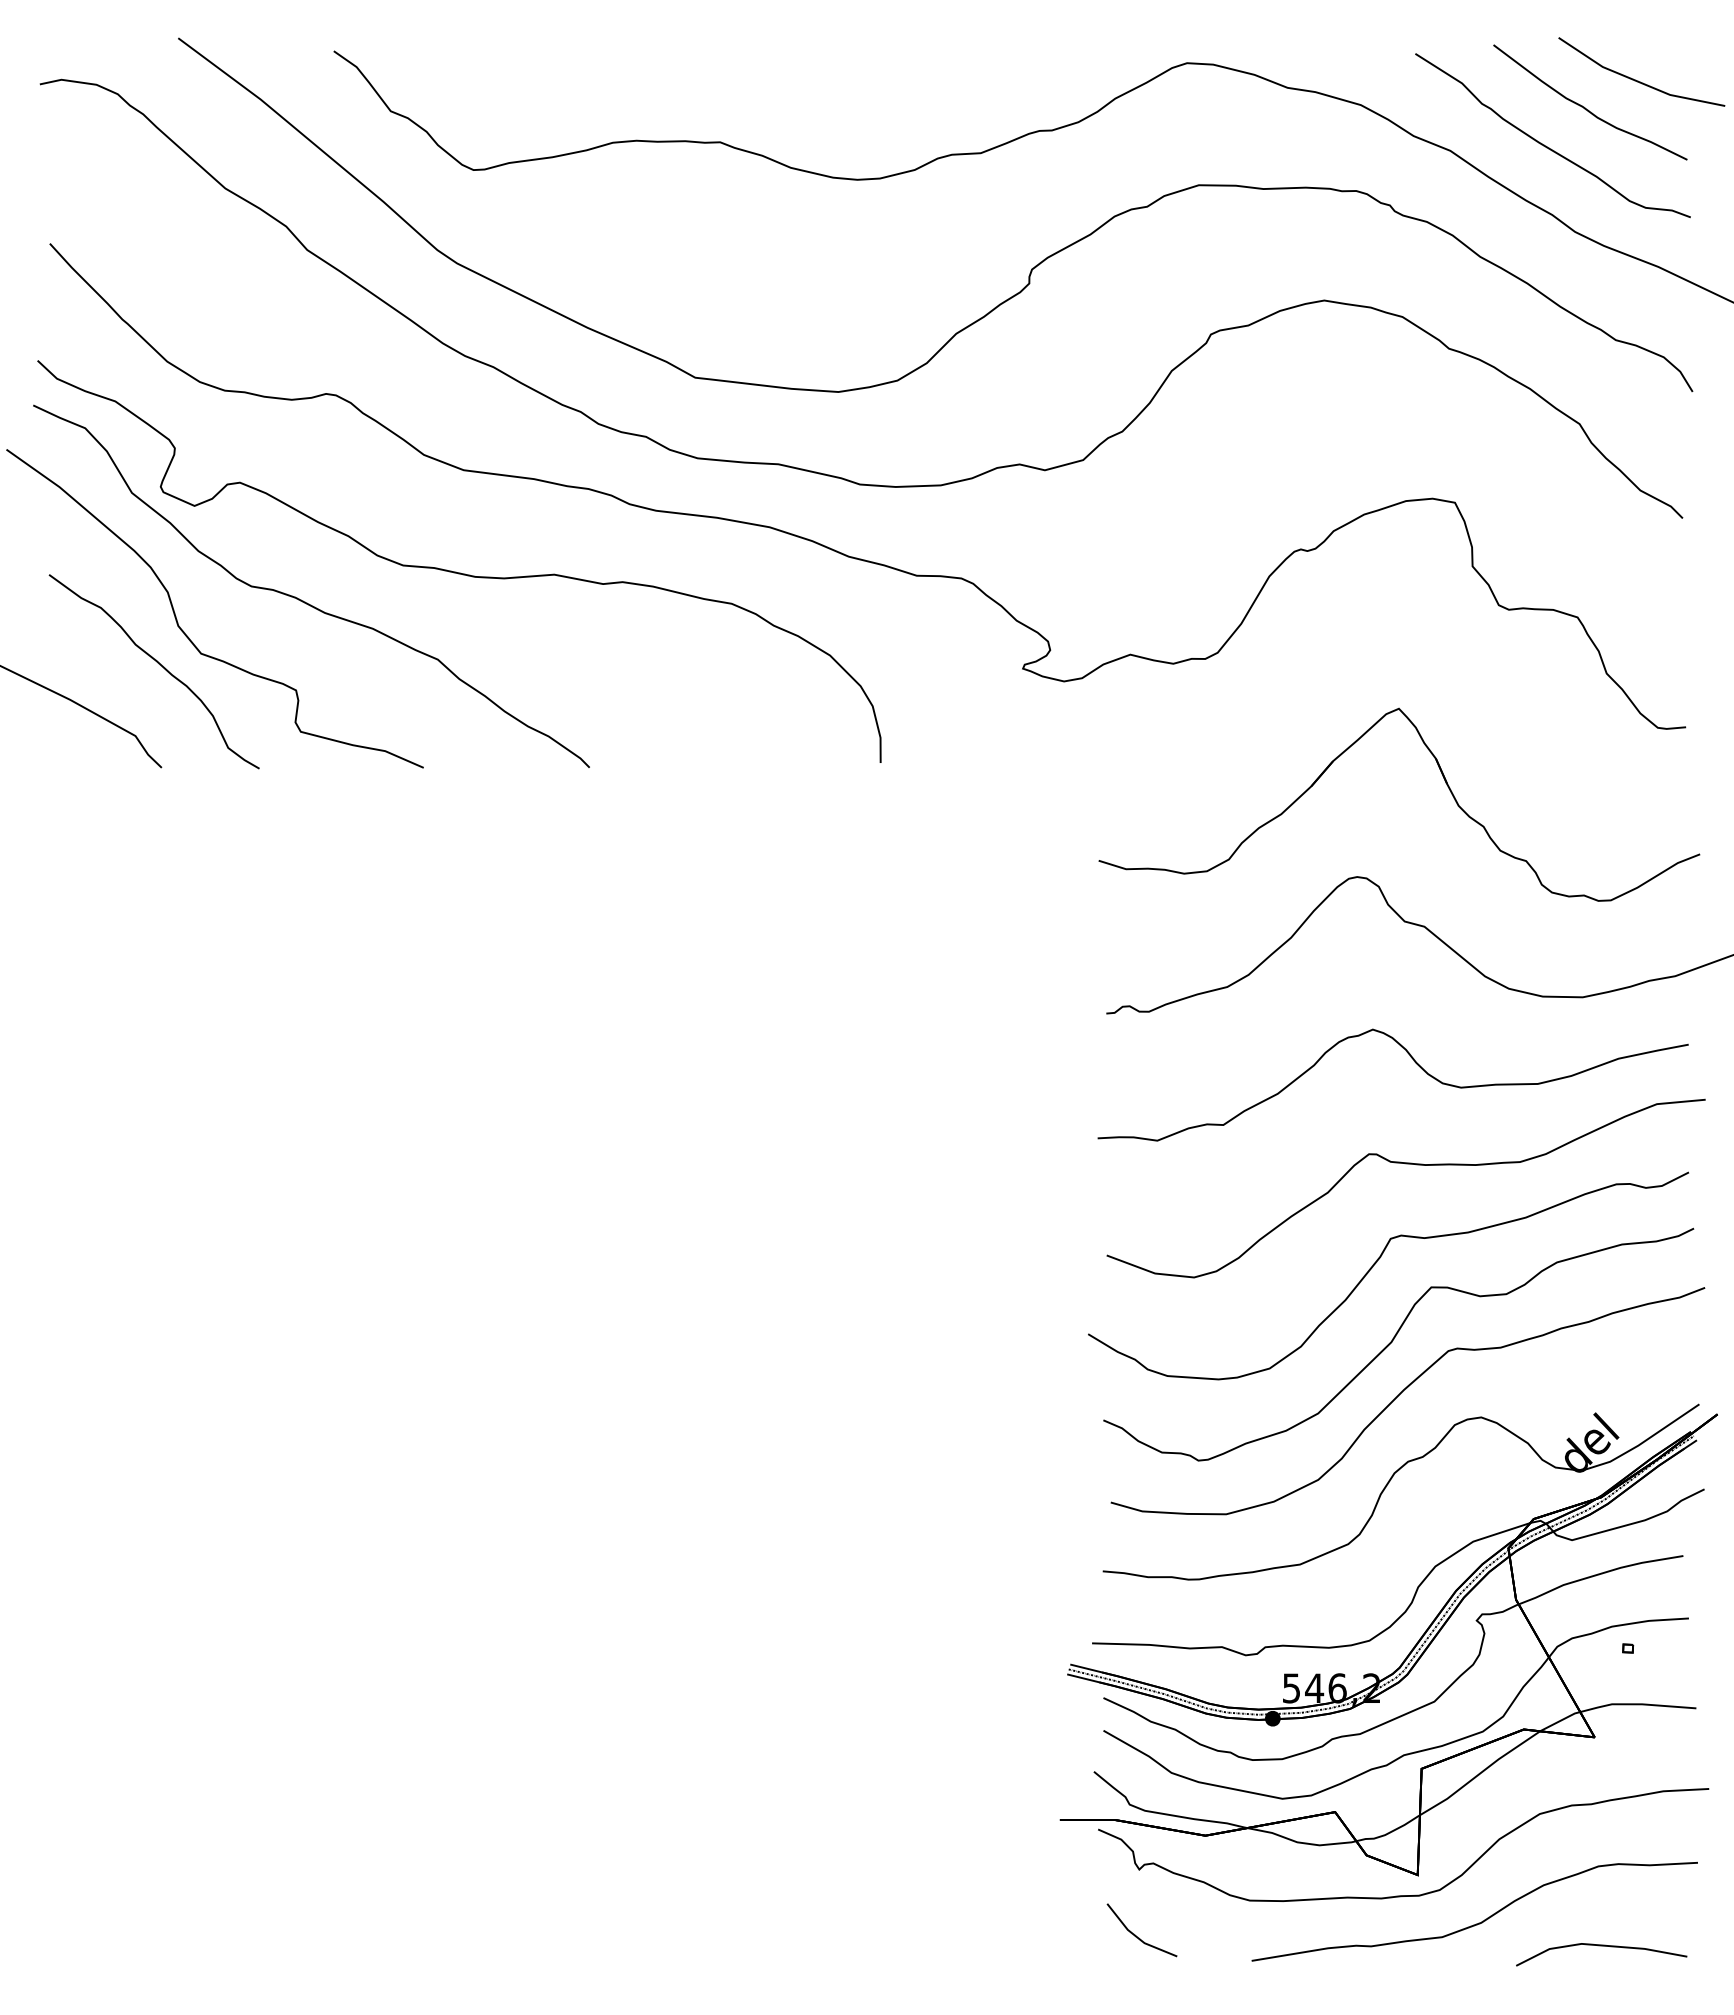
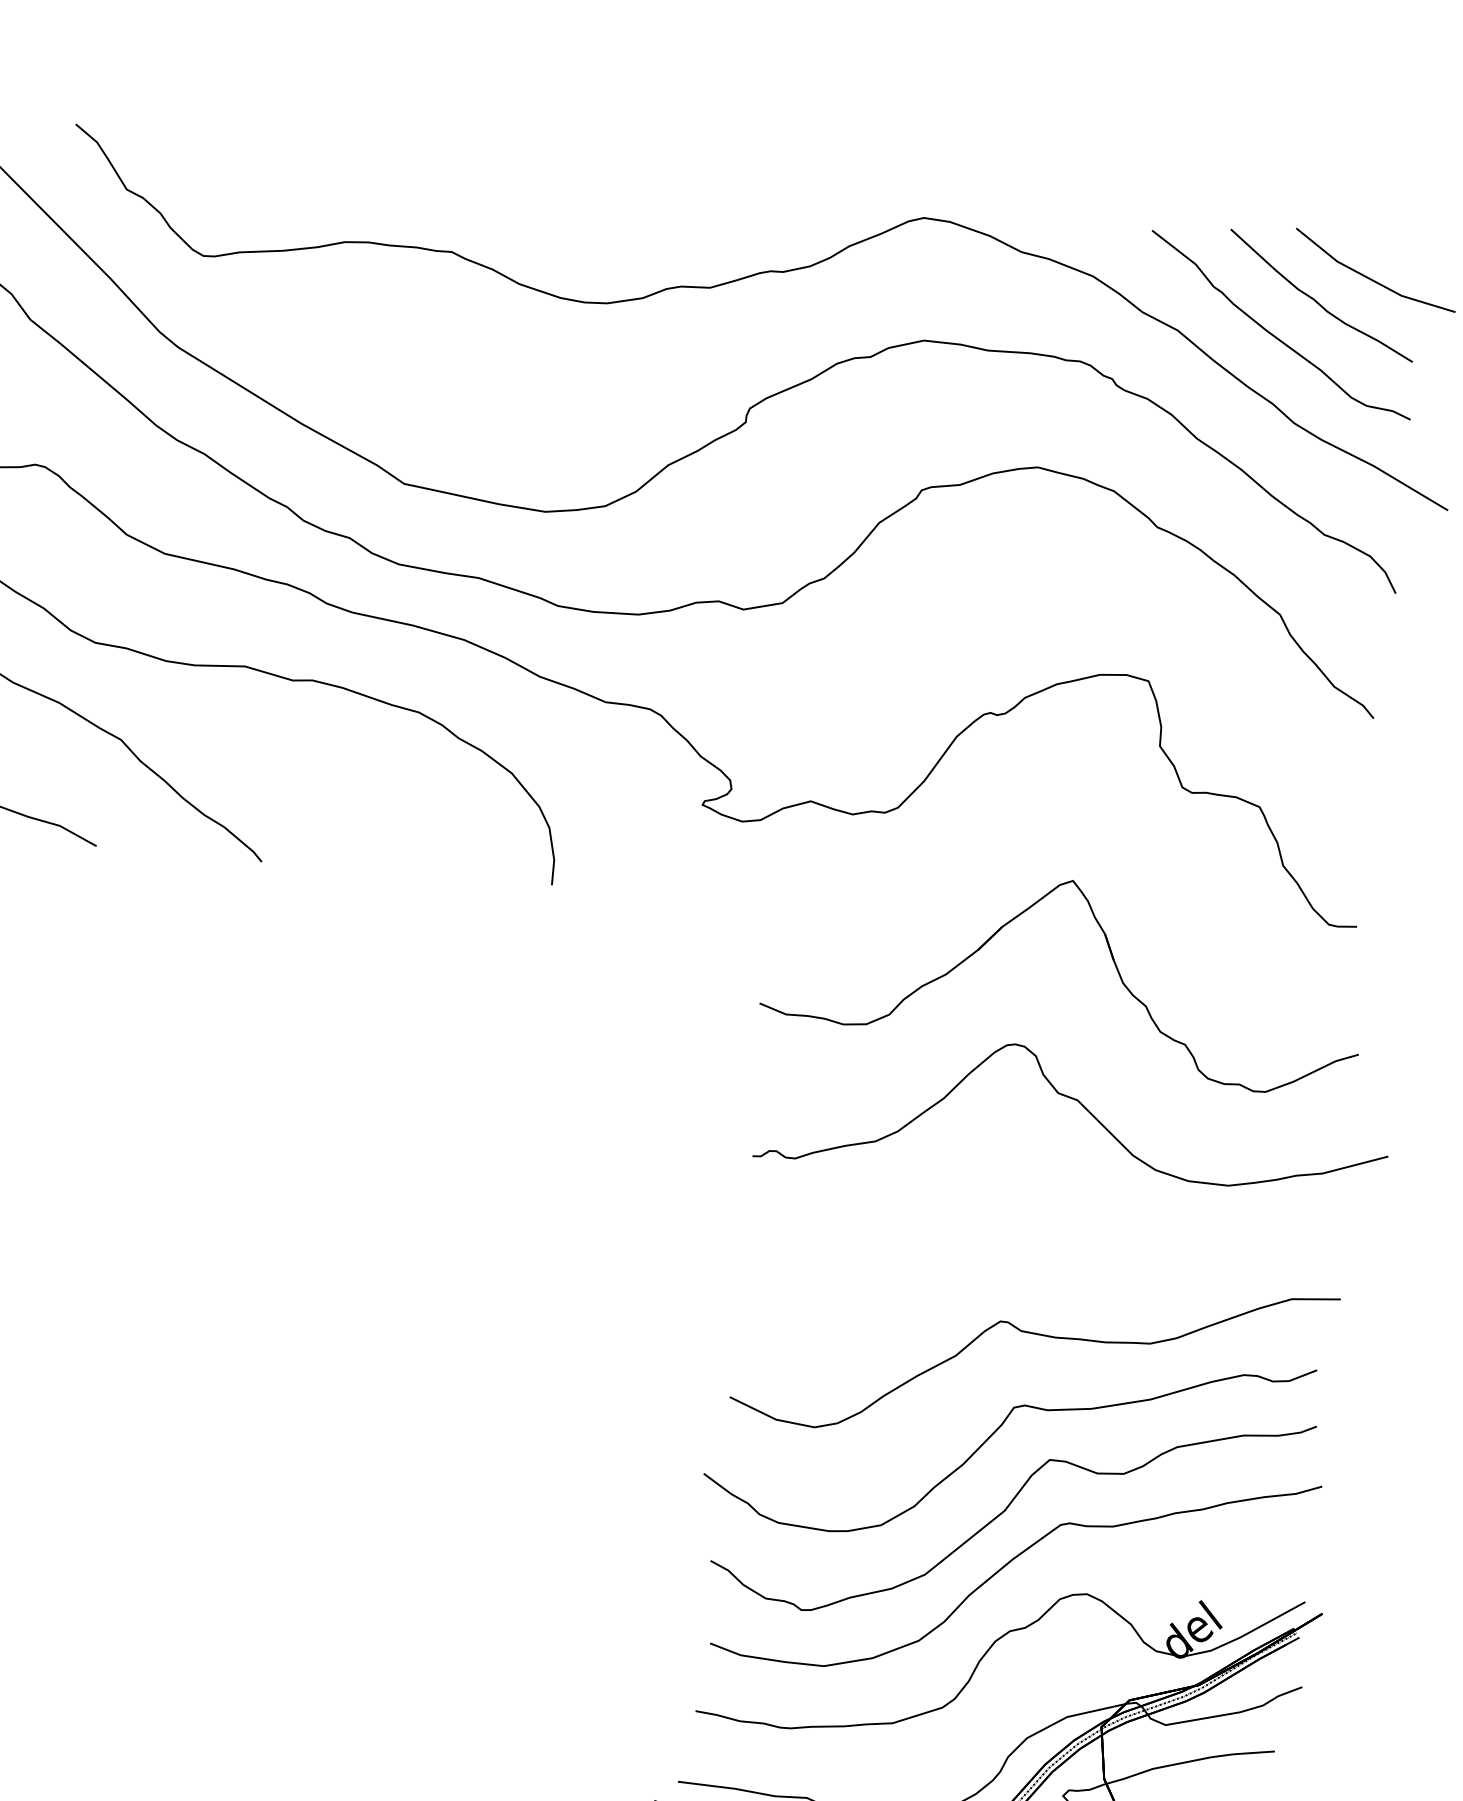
curve: (1414, 1062) -> (1054, 1234), removed

